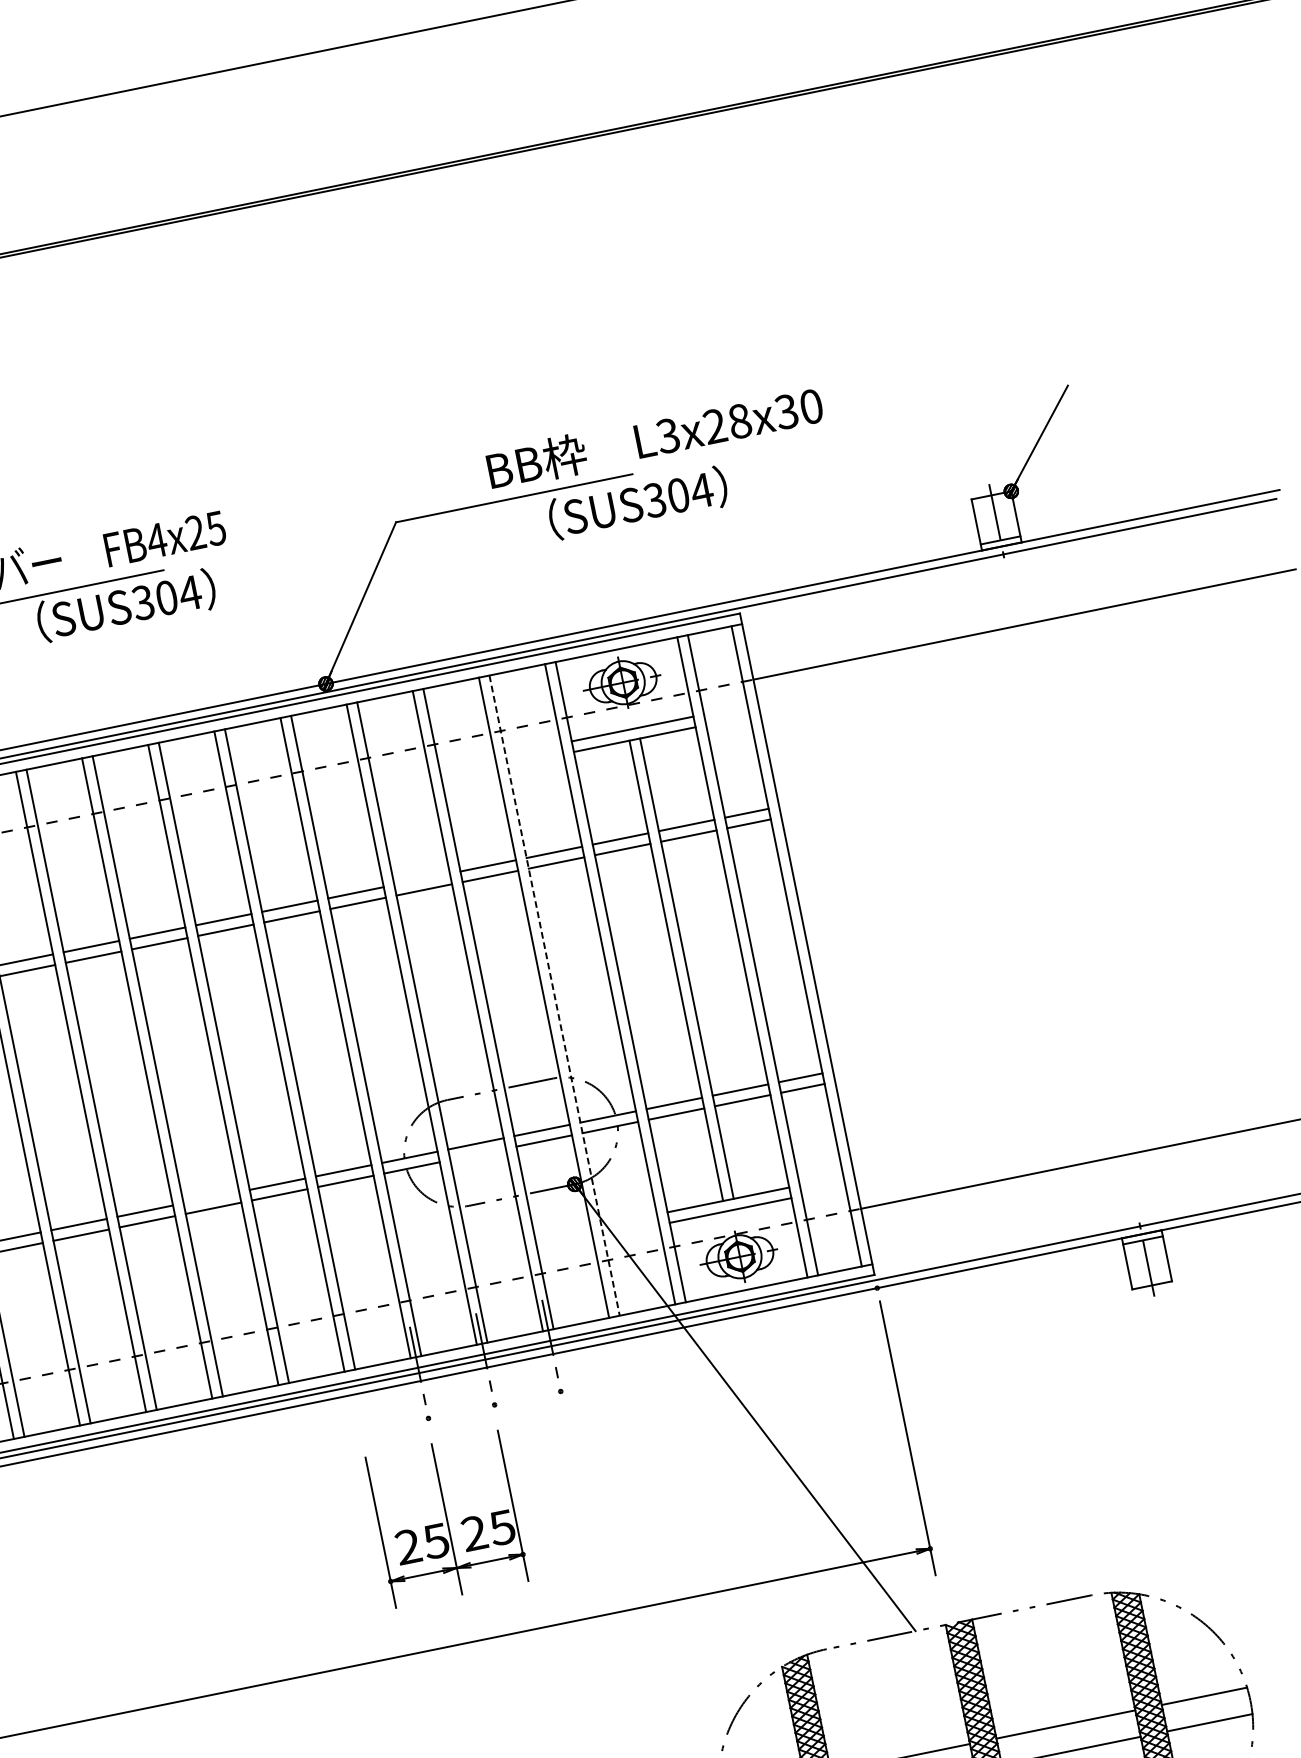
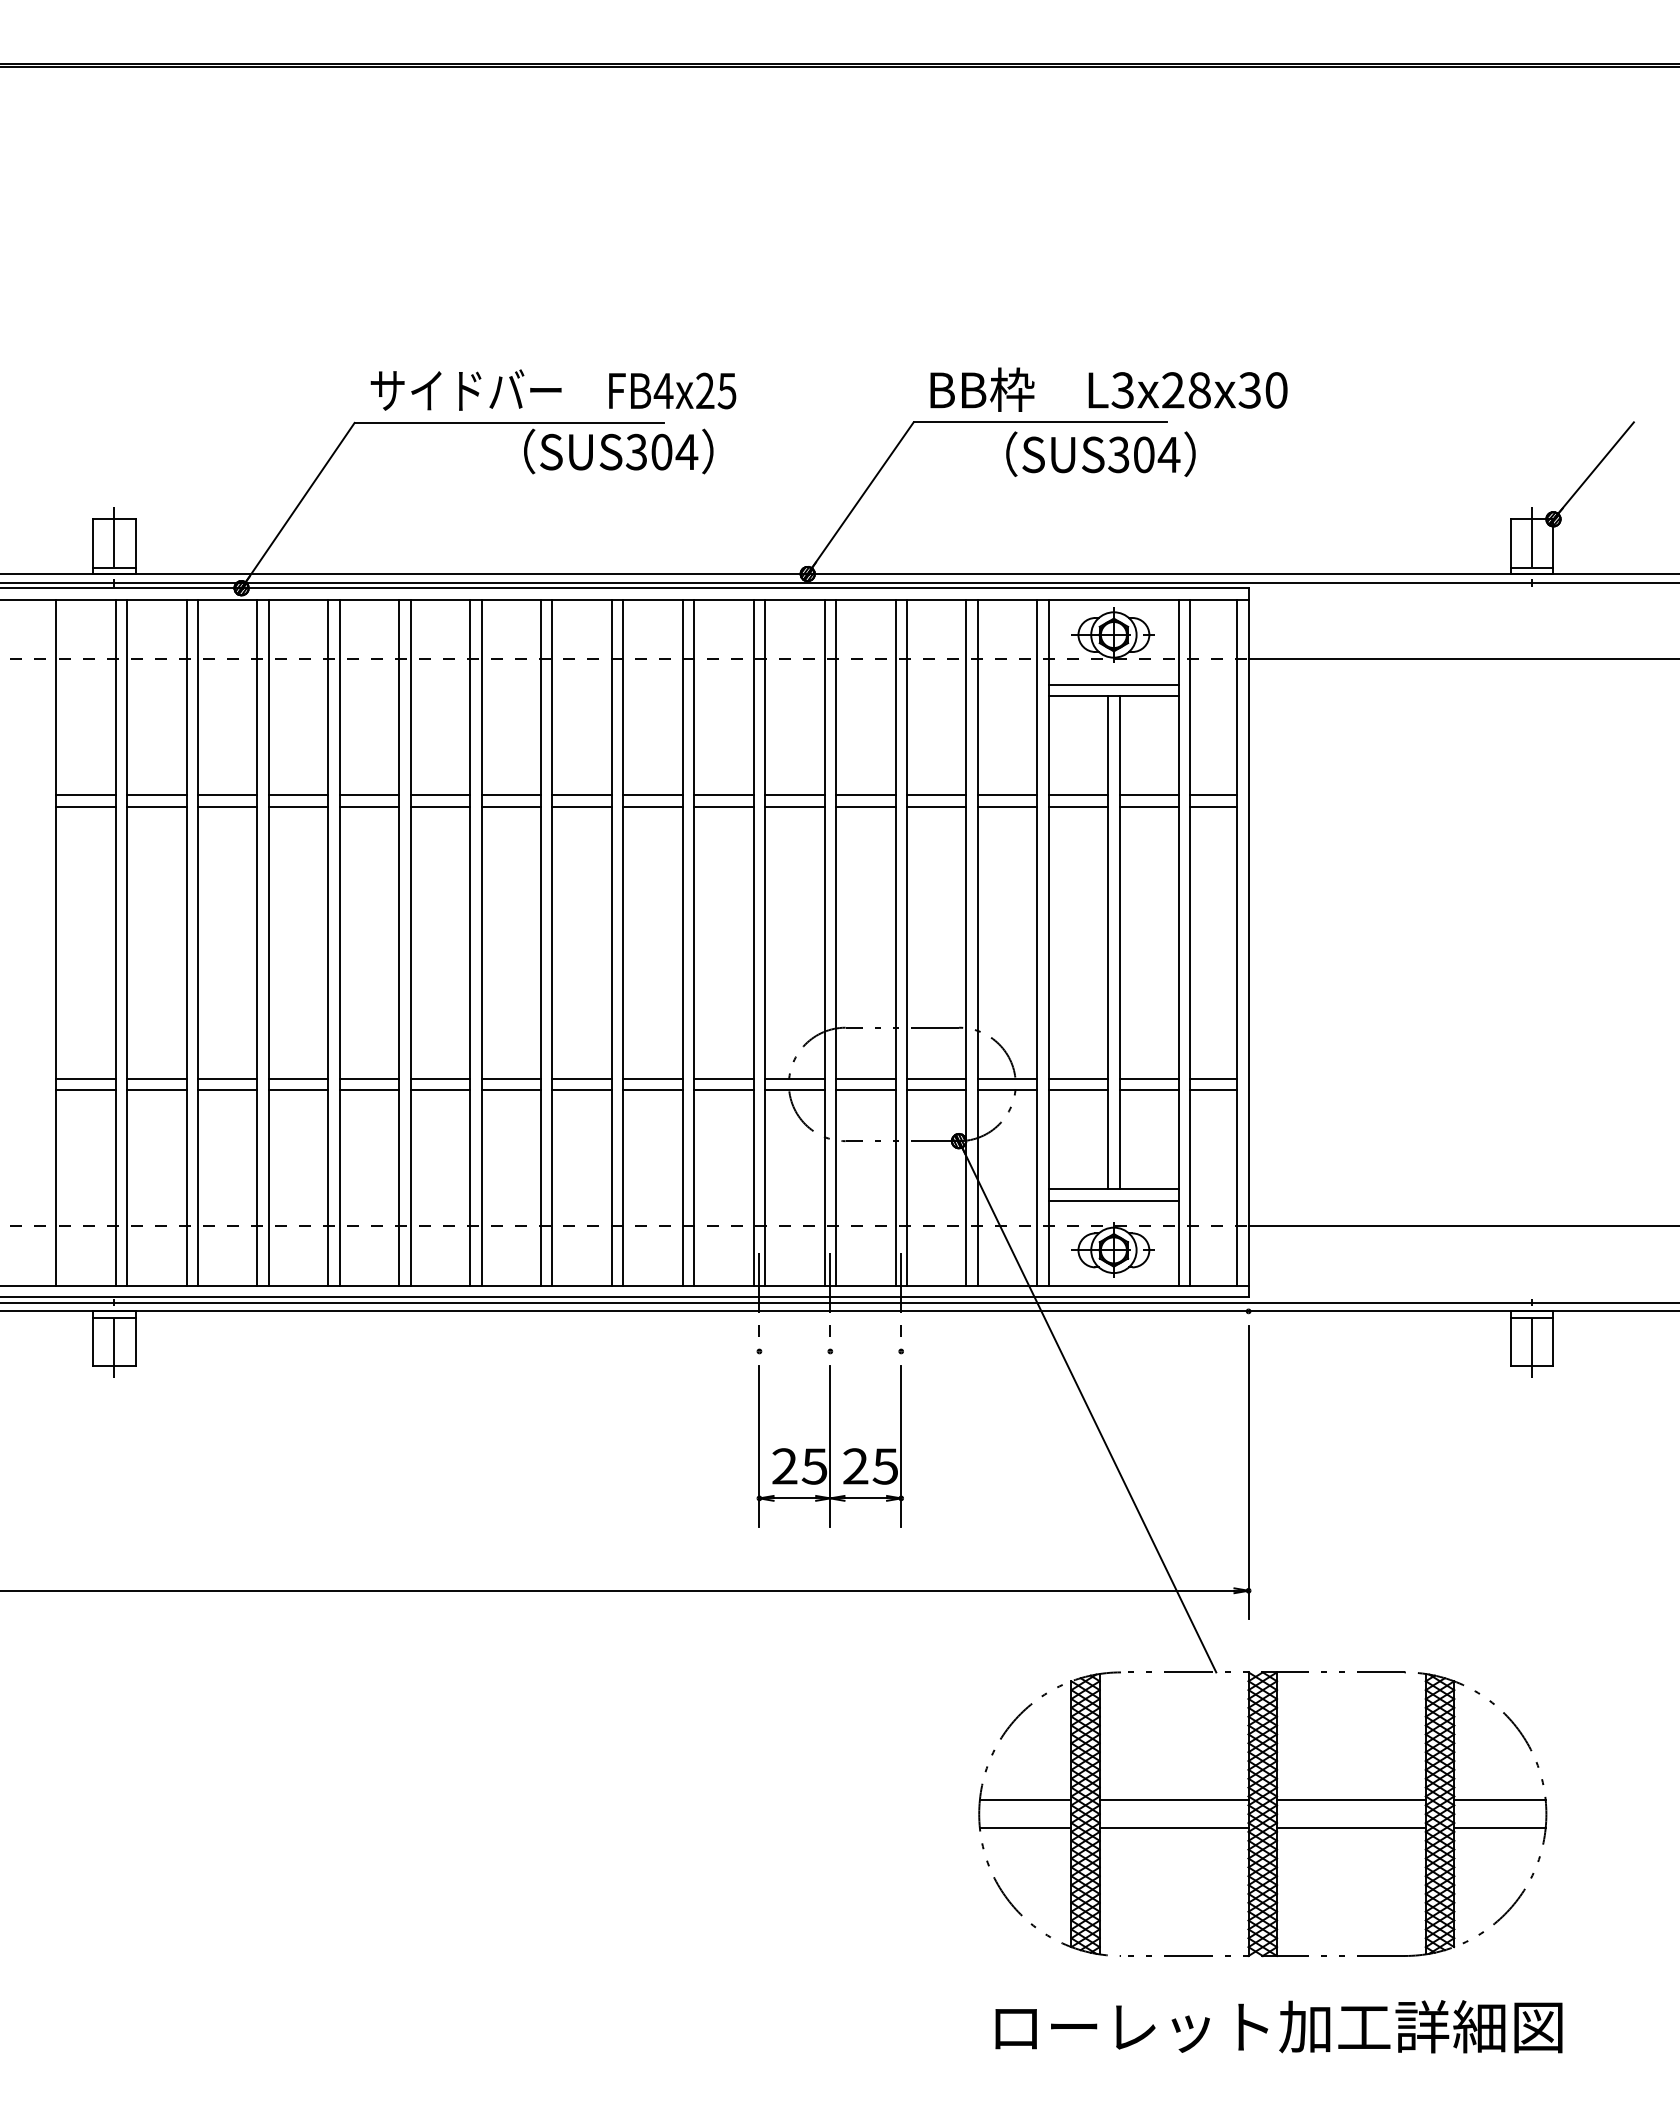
text: (654, 437) -> (1108, 389), moved
text: (637, 502) -> (1100, 453), moved
line: (421, 879) -> (865, 795), added
line: (554, 996) -> (977, 943), dashed -> solid
line: (477, 1154) -> (865, 1090), added
line: (210, 1197) -> (581, 1078), added
part: (446, 1519) -> (829, 1446), moved

